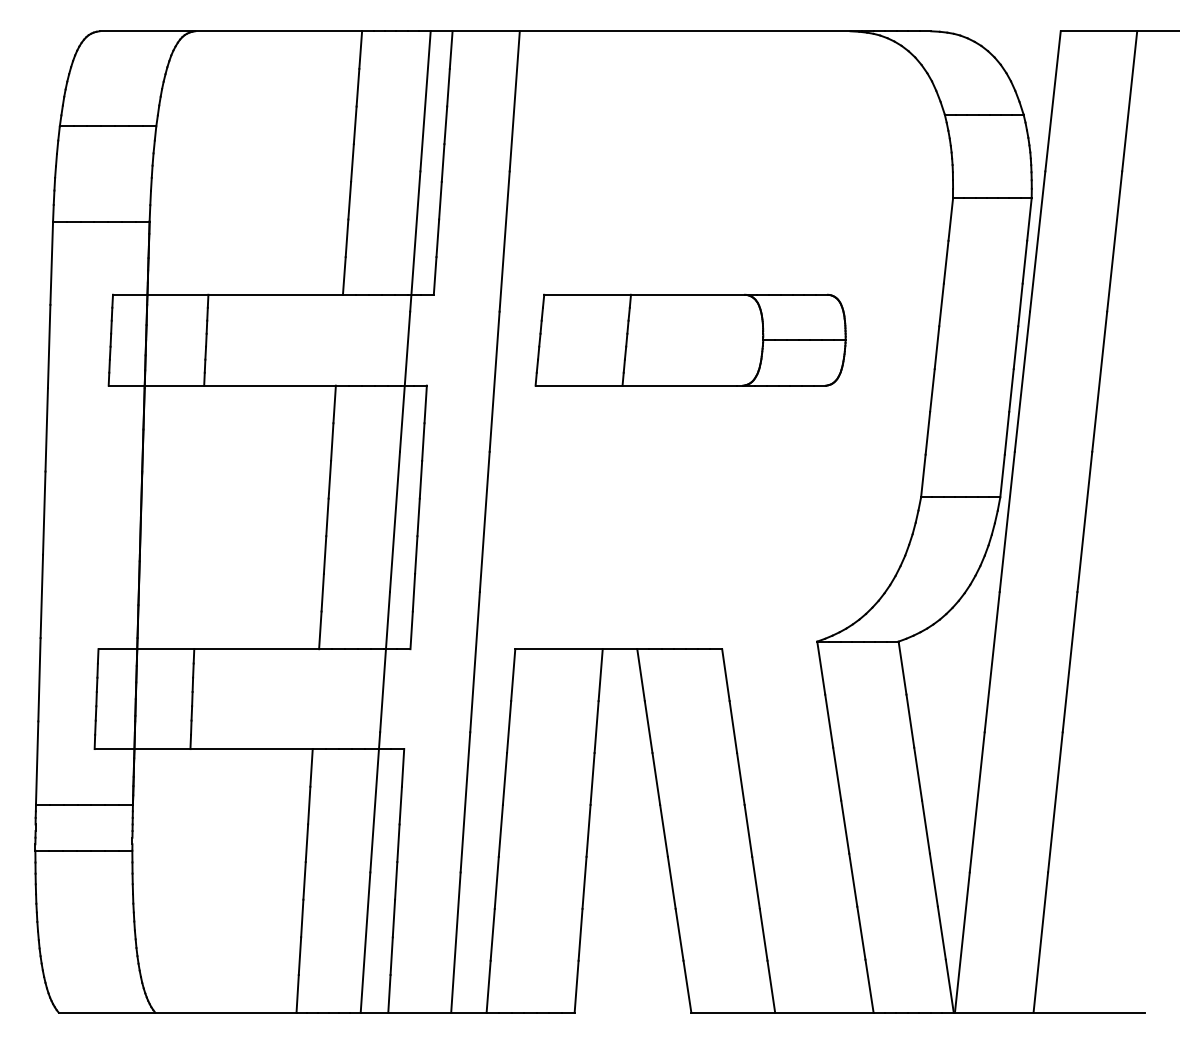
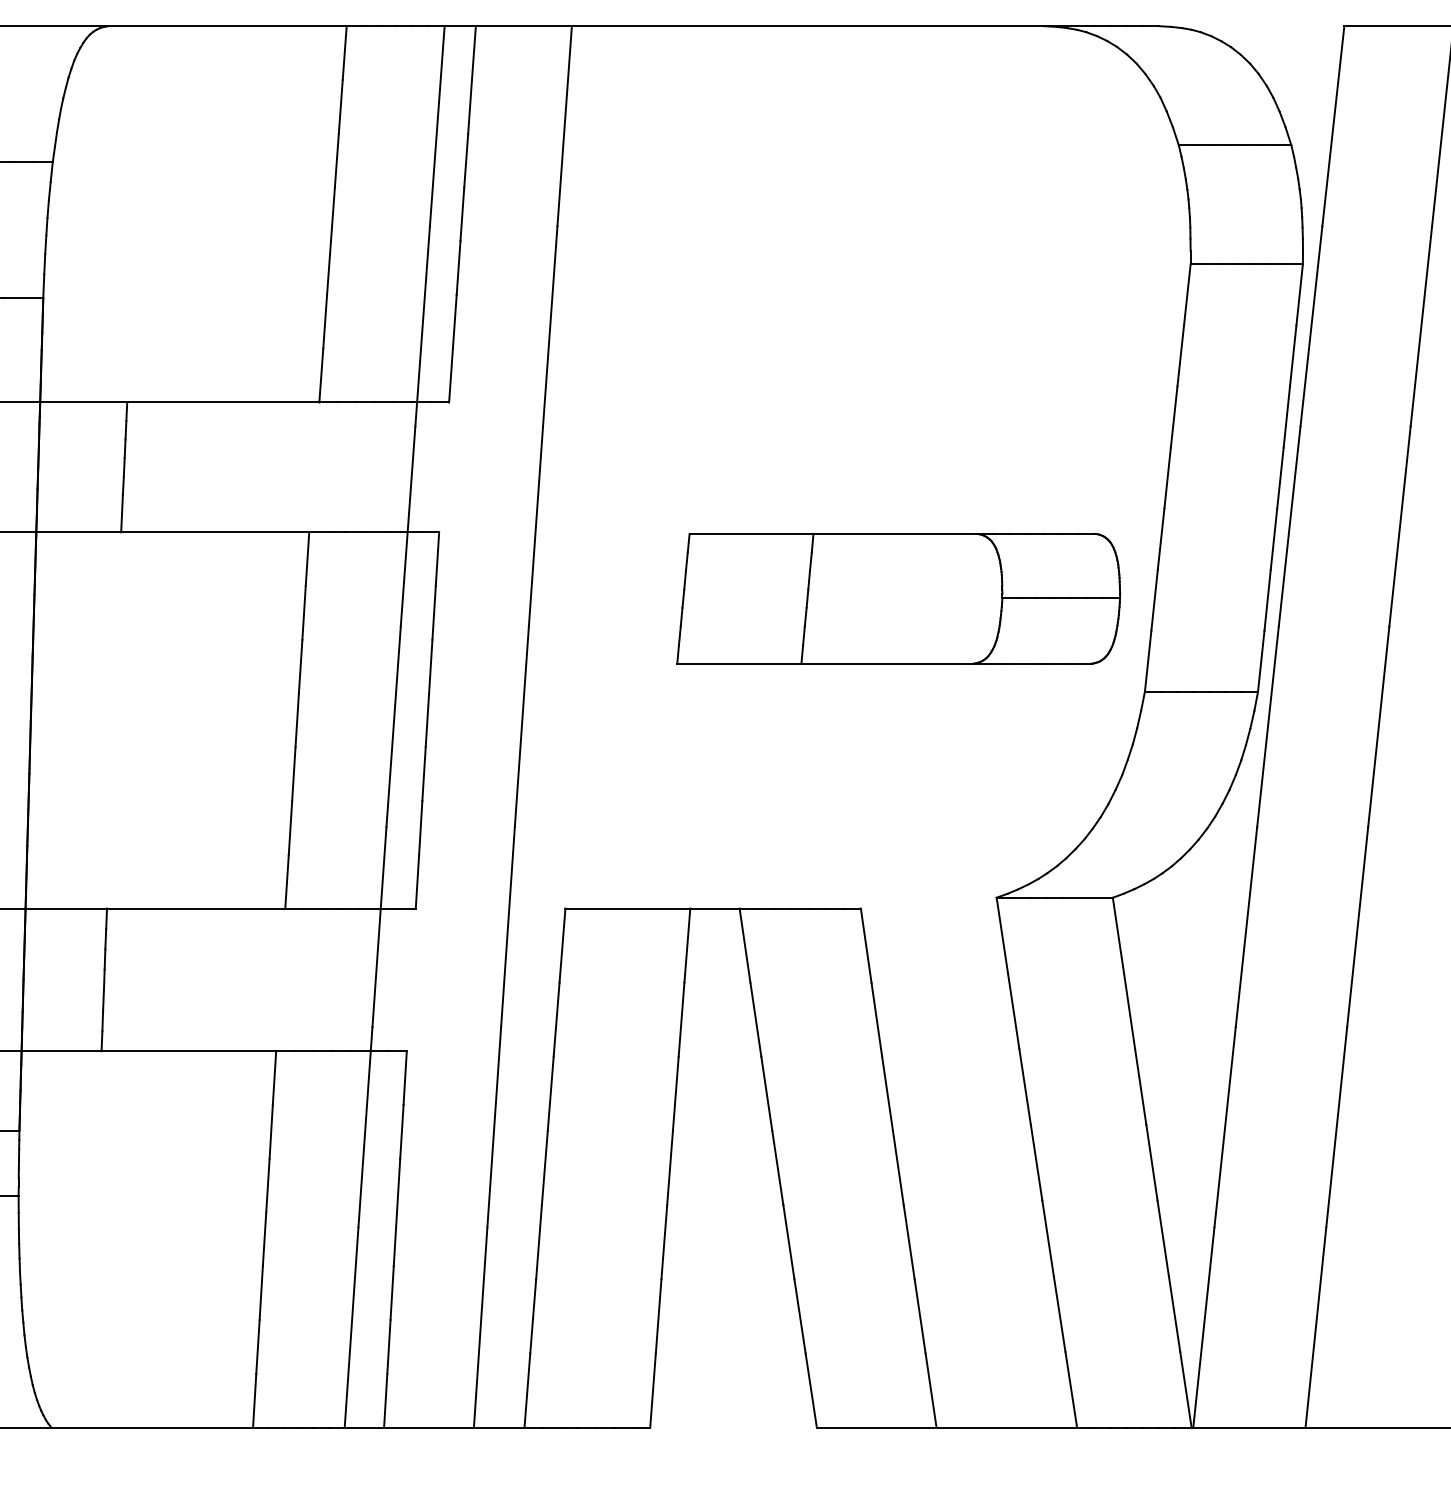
part: (690, 339) -> (898, 597), moved

